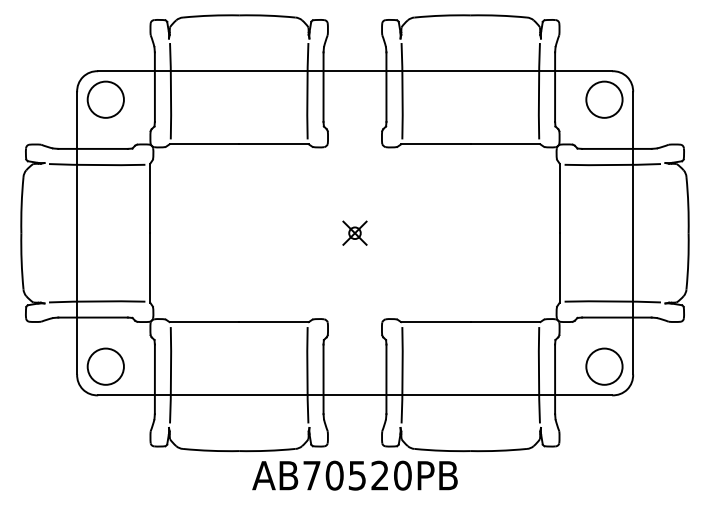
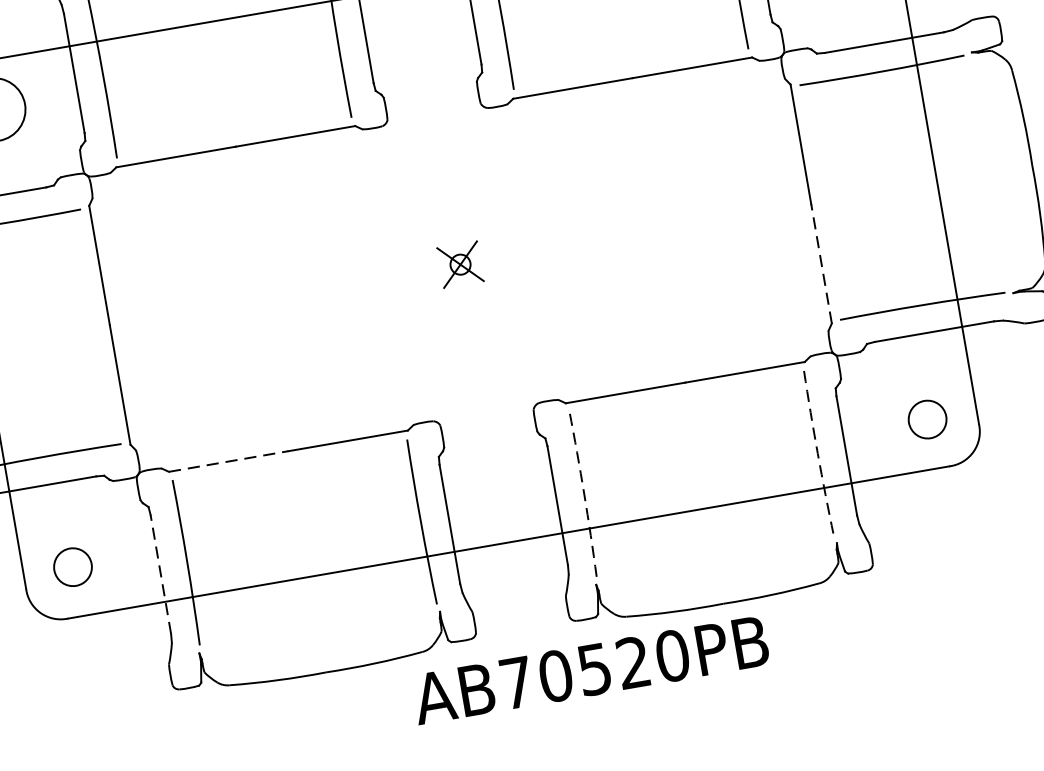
line: (559, 268) -> (821, 264), solid -> dashed
line: (204, 322) -> (229, 462), solid -> dashed
circle: (105, 366) -> (72, 566), size x0.6
circle: (604, 366) -> (927, 419), size x0.6
arc: (402, 375) -> (584, 494), solid -> dashed
arc: (538, 375) -> (817, 454), solid -> dashed
line: (154, 379) -> (160, 574), solid -> dashed
text: (354, 475) -> (589, 669), moved

